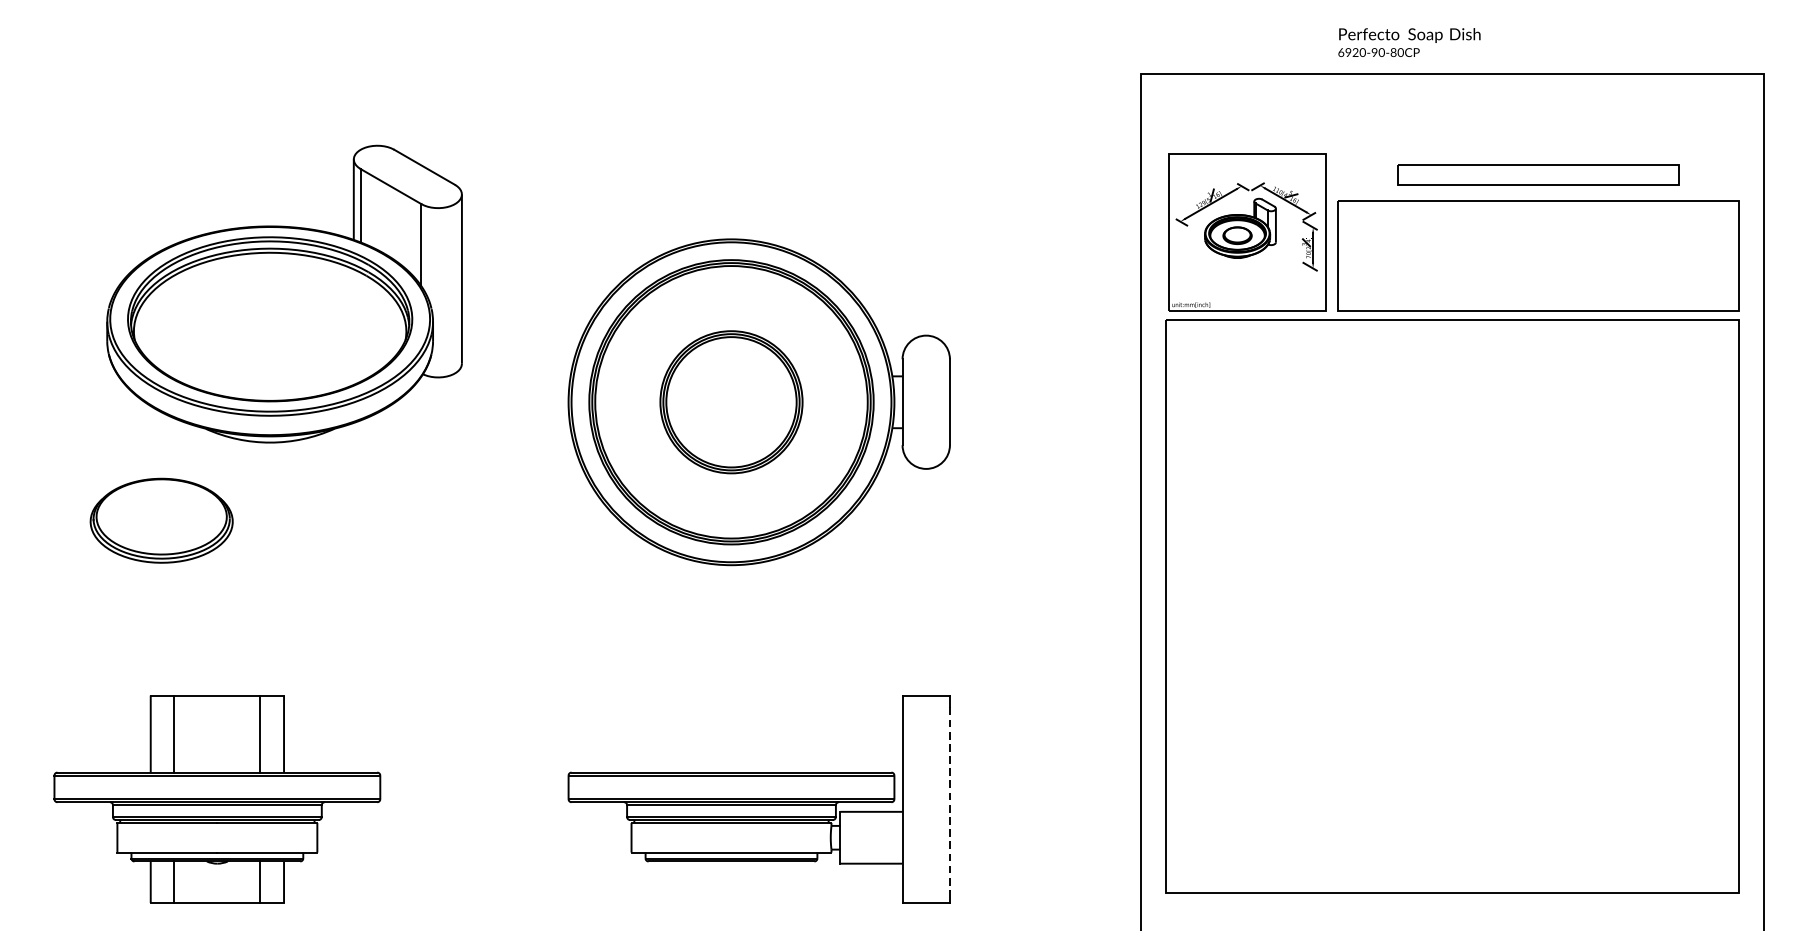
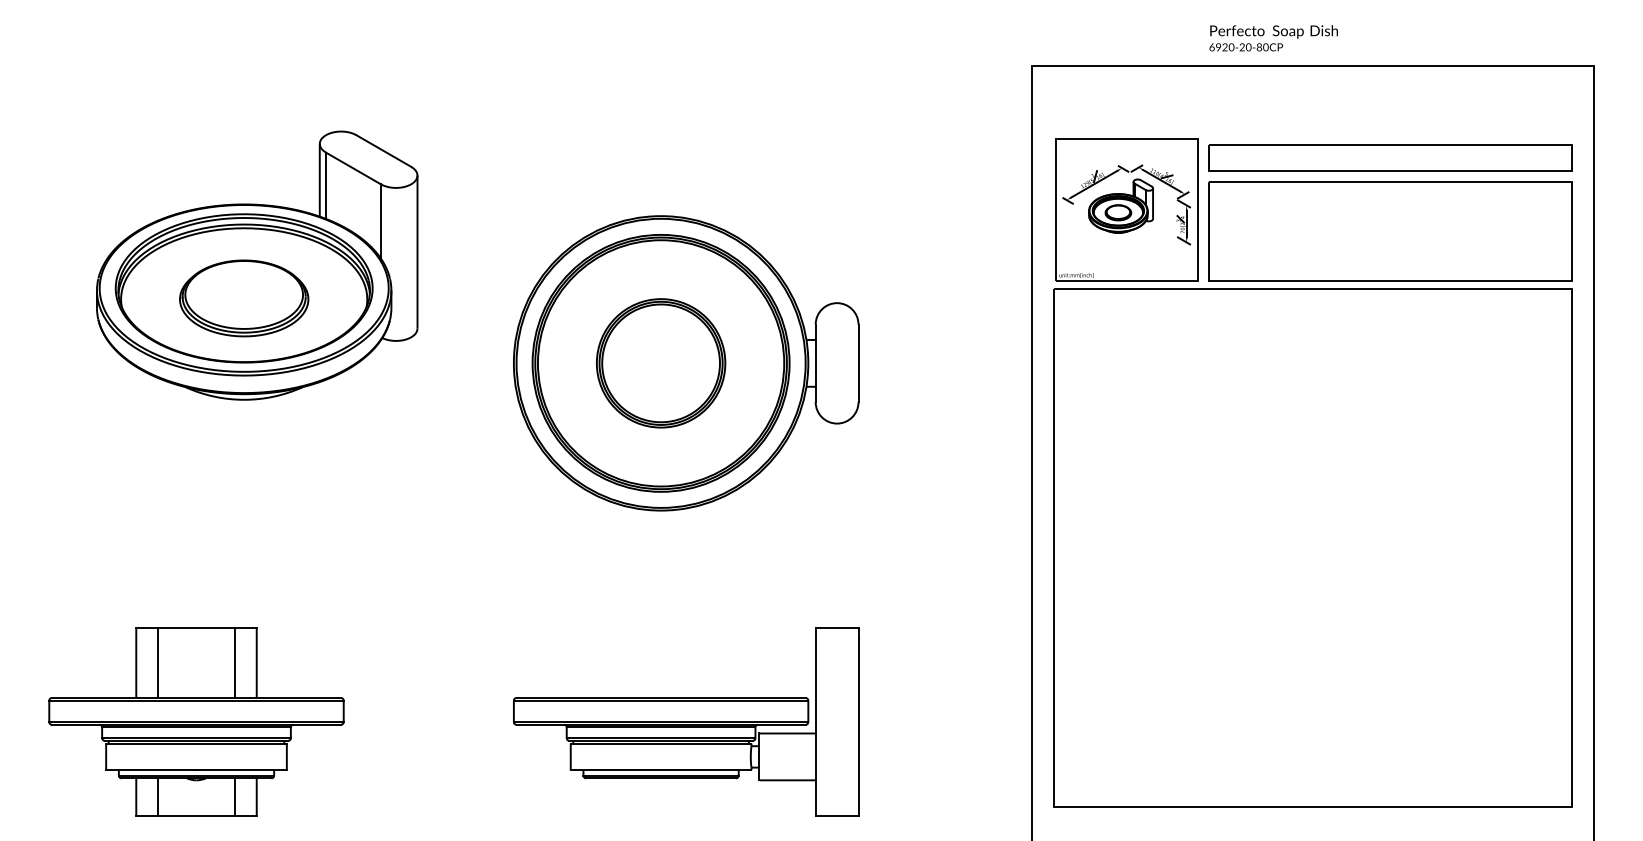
text: (1373, 53) -> (1241, 48), 6920-90-80CP -> 6920-20-80CP
part: (1538, 174) -> (1390, 157), size x1.43
part: (162, 520) -> (244, 298), moved
line: (949, 799) -> (858, 722), dashed -> solid

